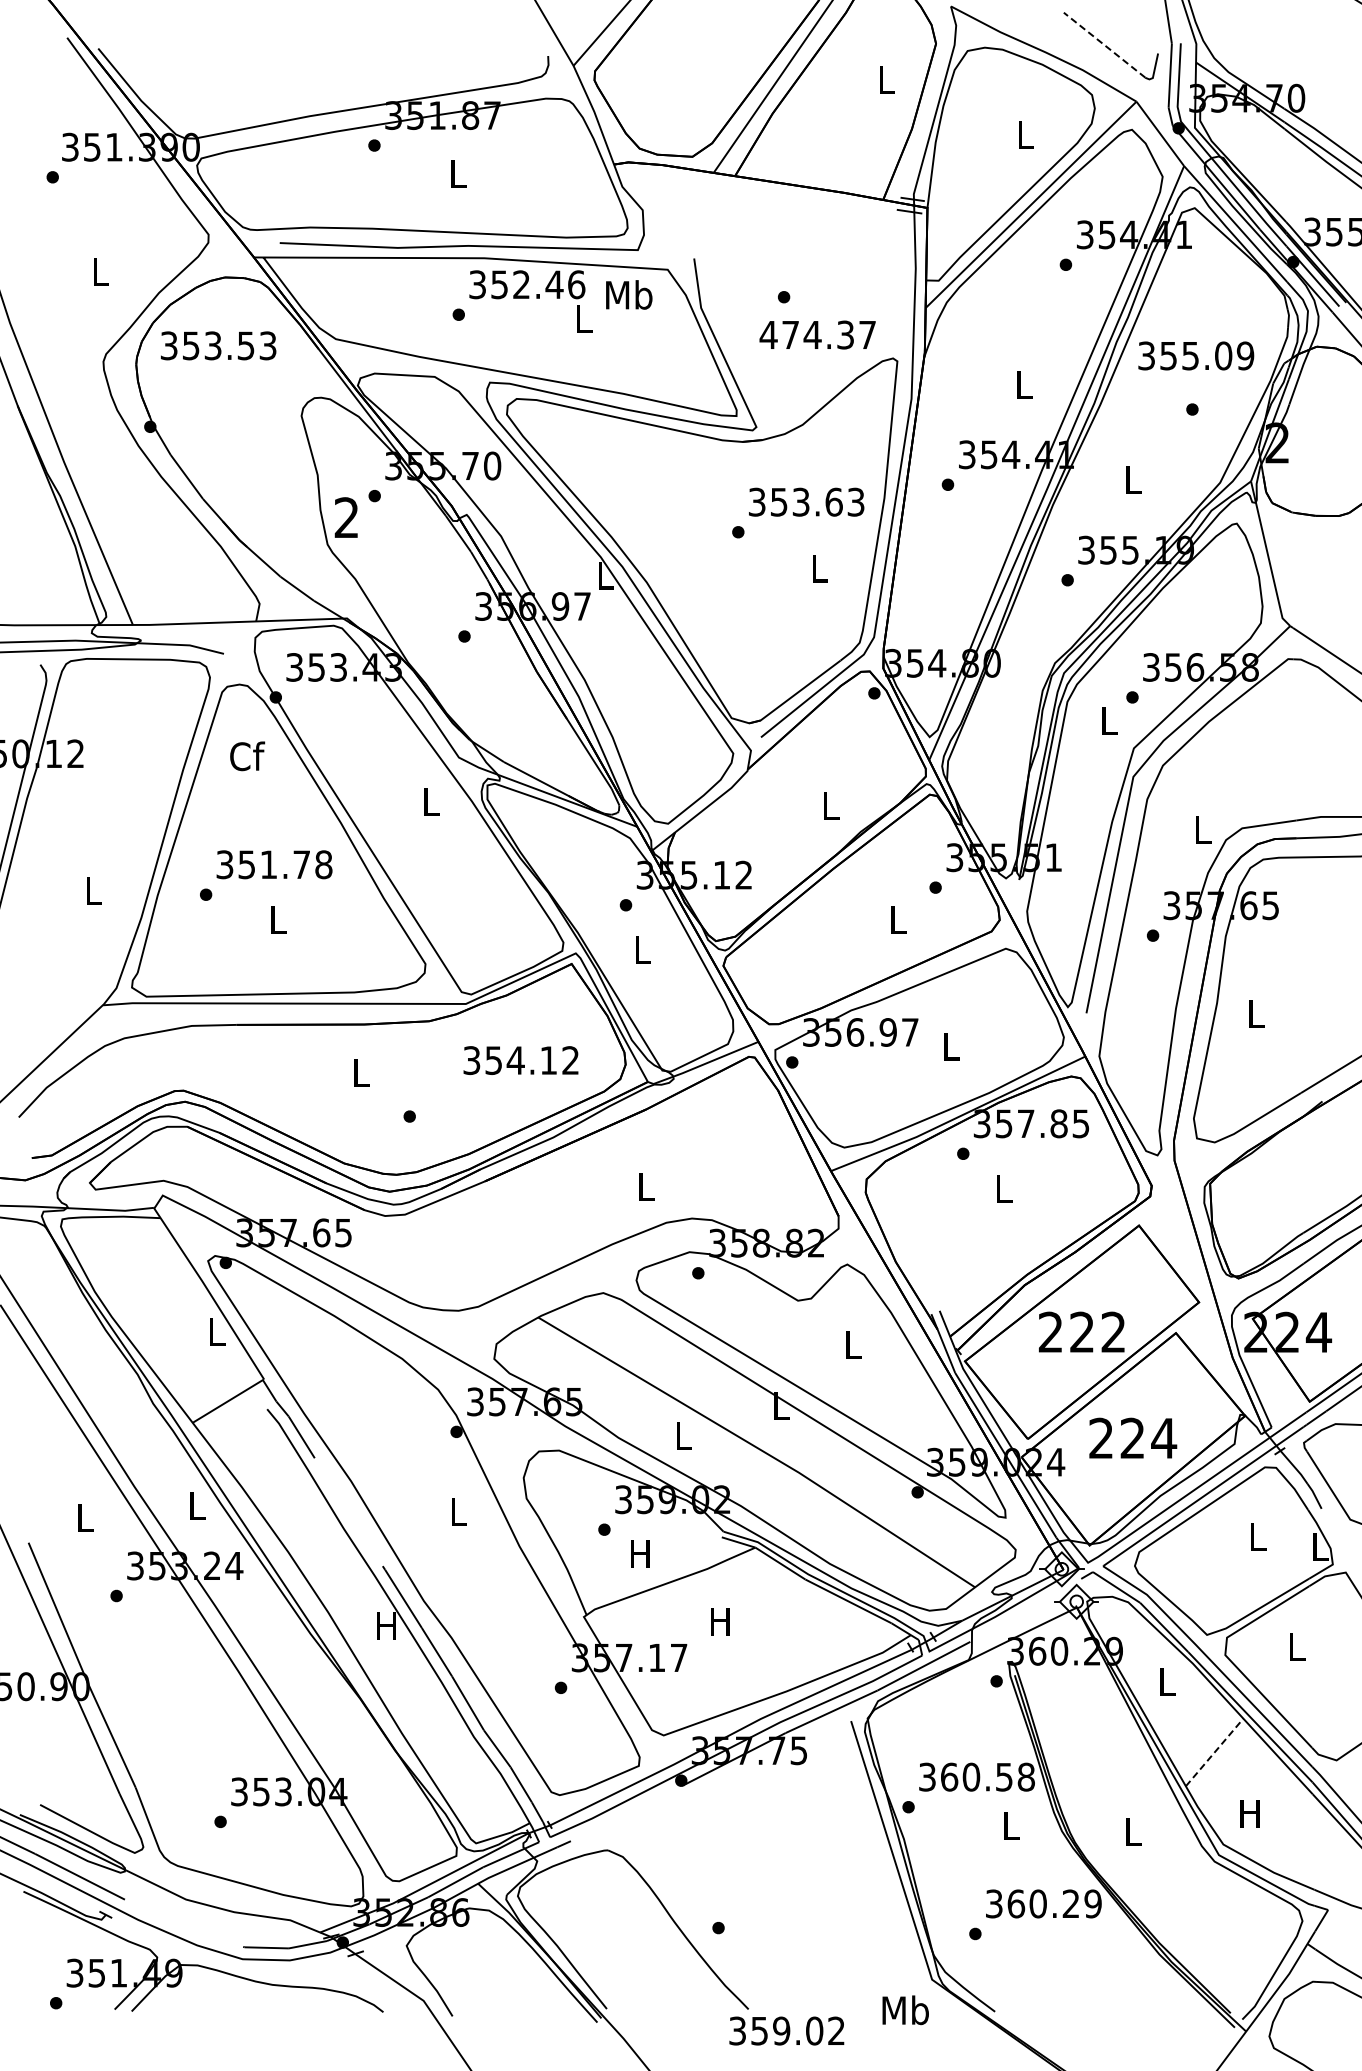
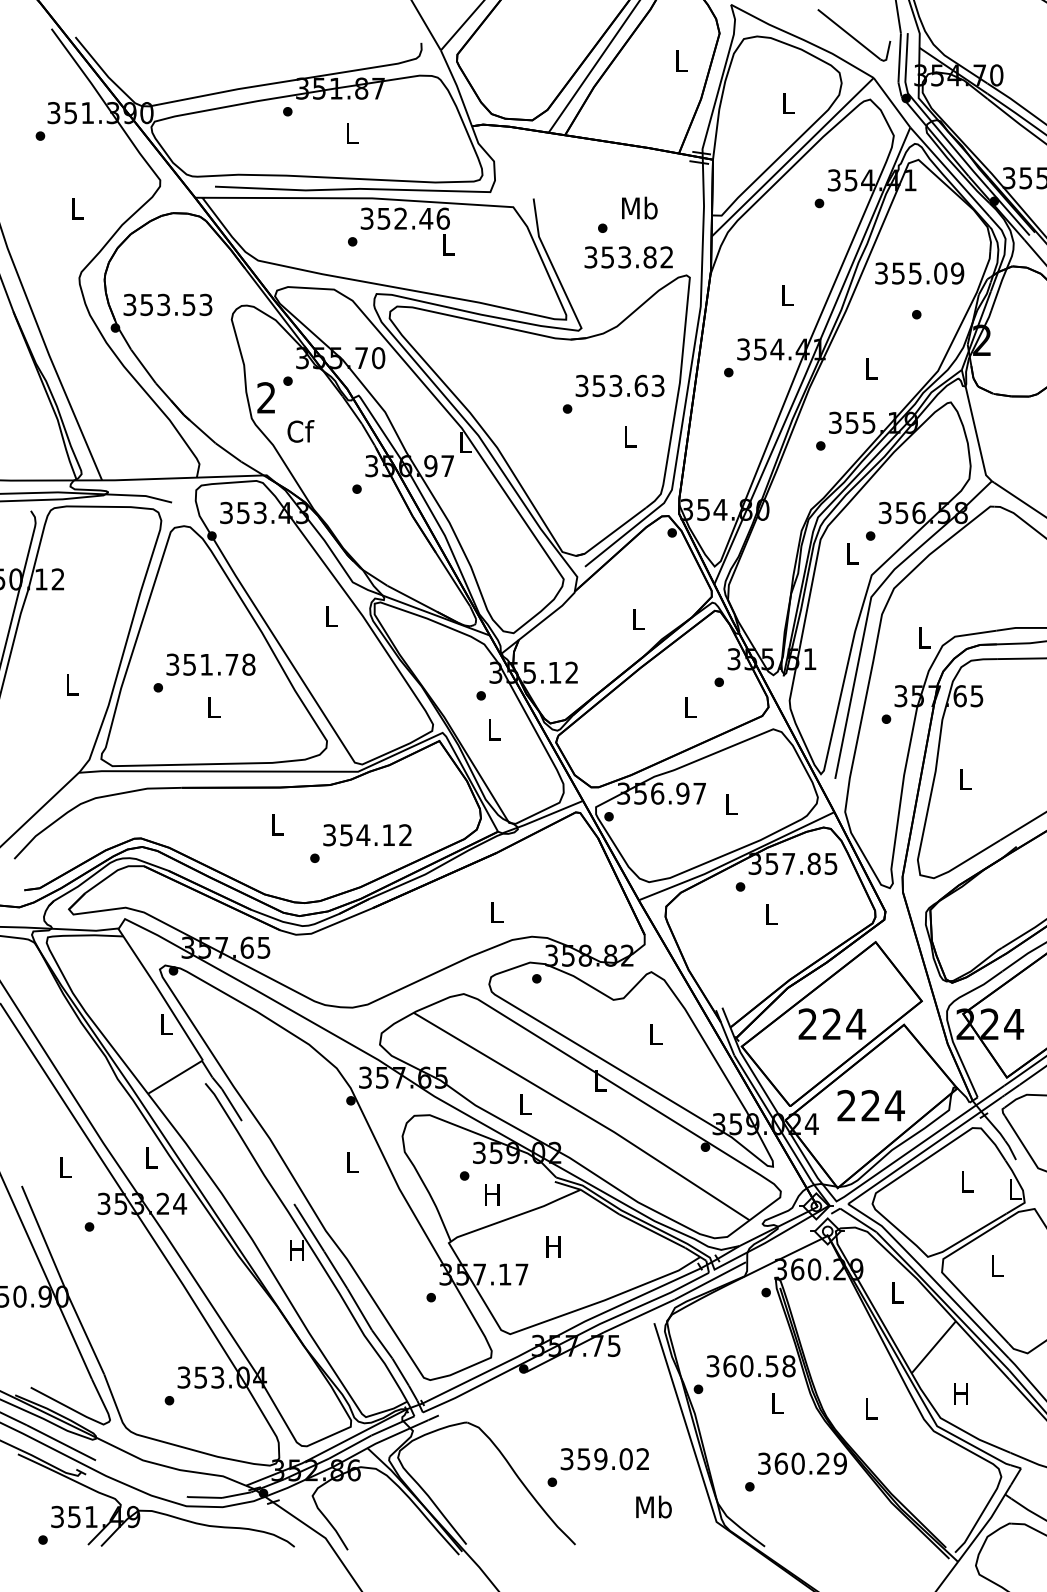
line: (1104, 44) -> (849, 34), dashed -> solid
text: (629, 294) -> (639, 207), moved
text: (817, 334) -> (628, 257), 474.37 -> 353.82
text: (218, 345) -> (167, 304), moved
text: (247, 756) -> (300, 431), moved
text: (520, 1060) -> (367, 835), moved
text: (1113, 1331) -> (856, 1023), 222 -> 224
line: (1214, 1752) -> (933, 1347), dashed -> solid
text: (905, 2010) -> (653, 1507), moved
text: (786, 2030) -> (604, 1458), moved

